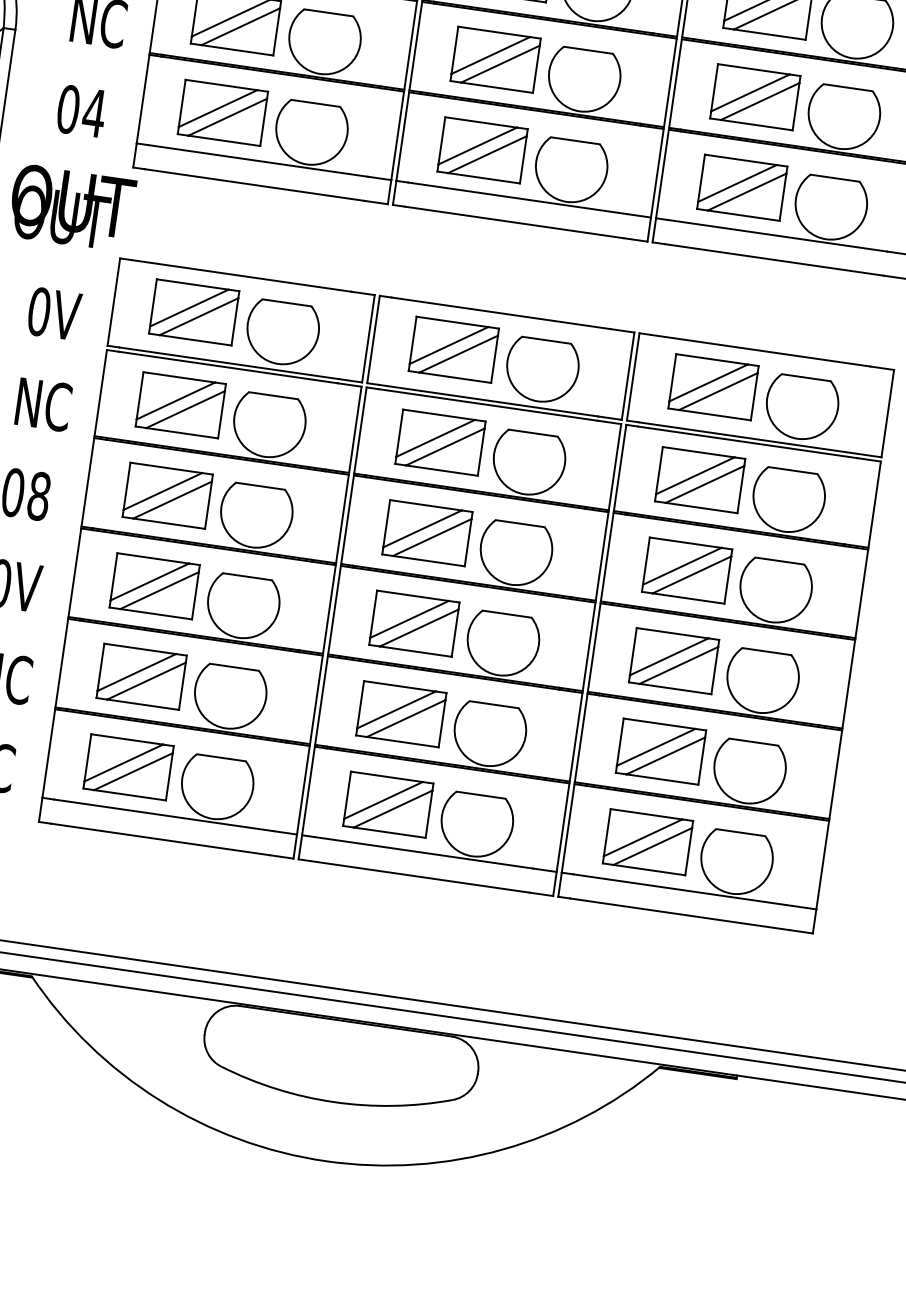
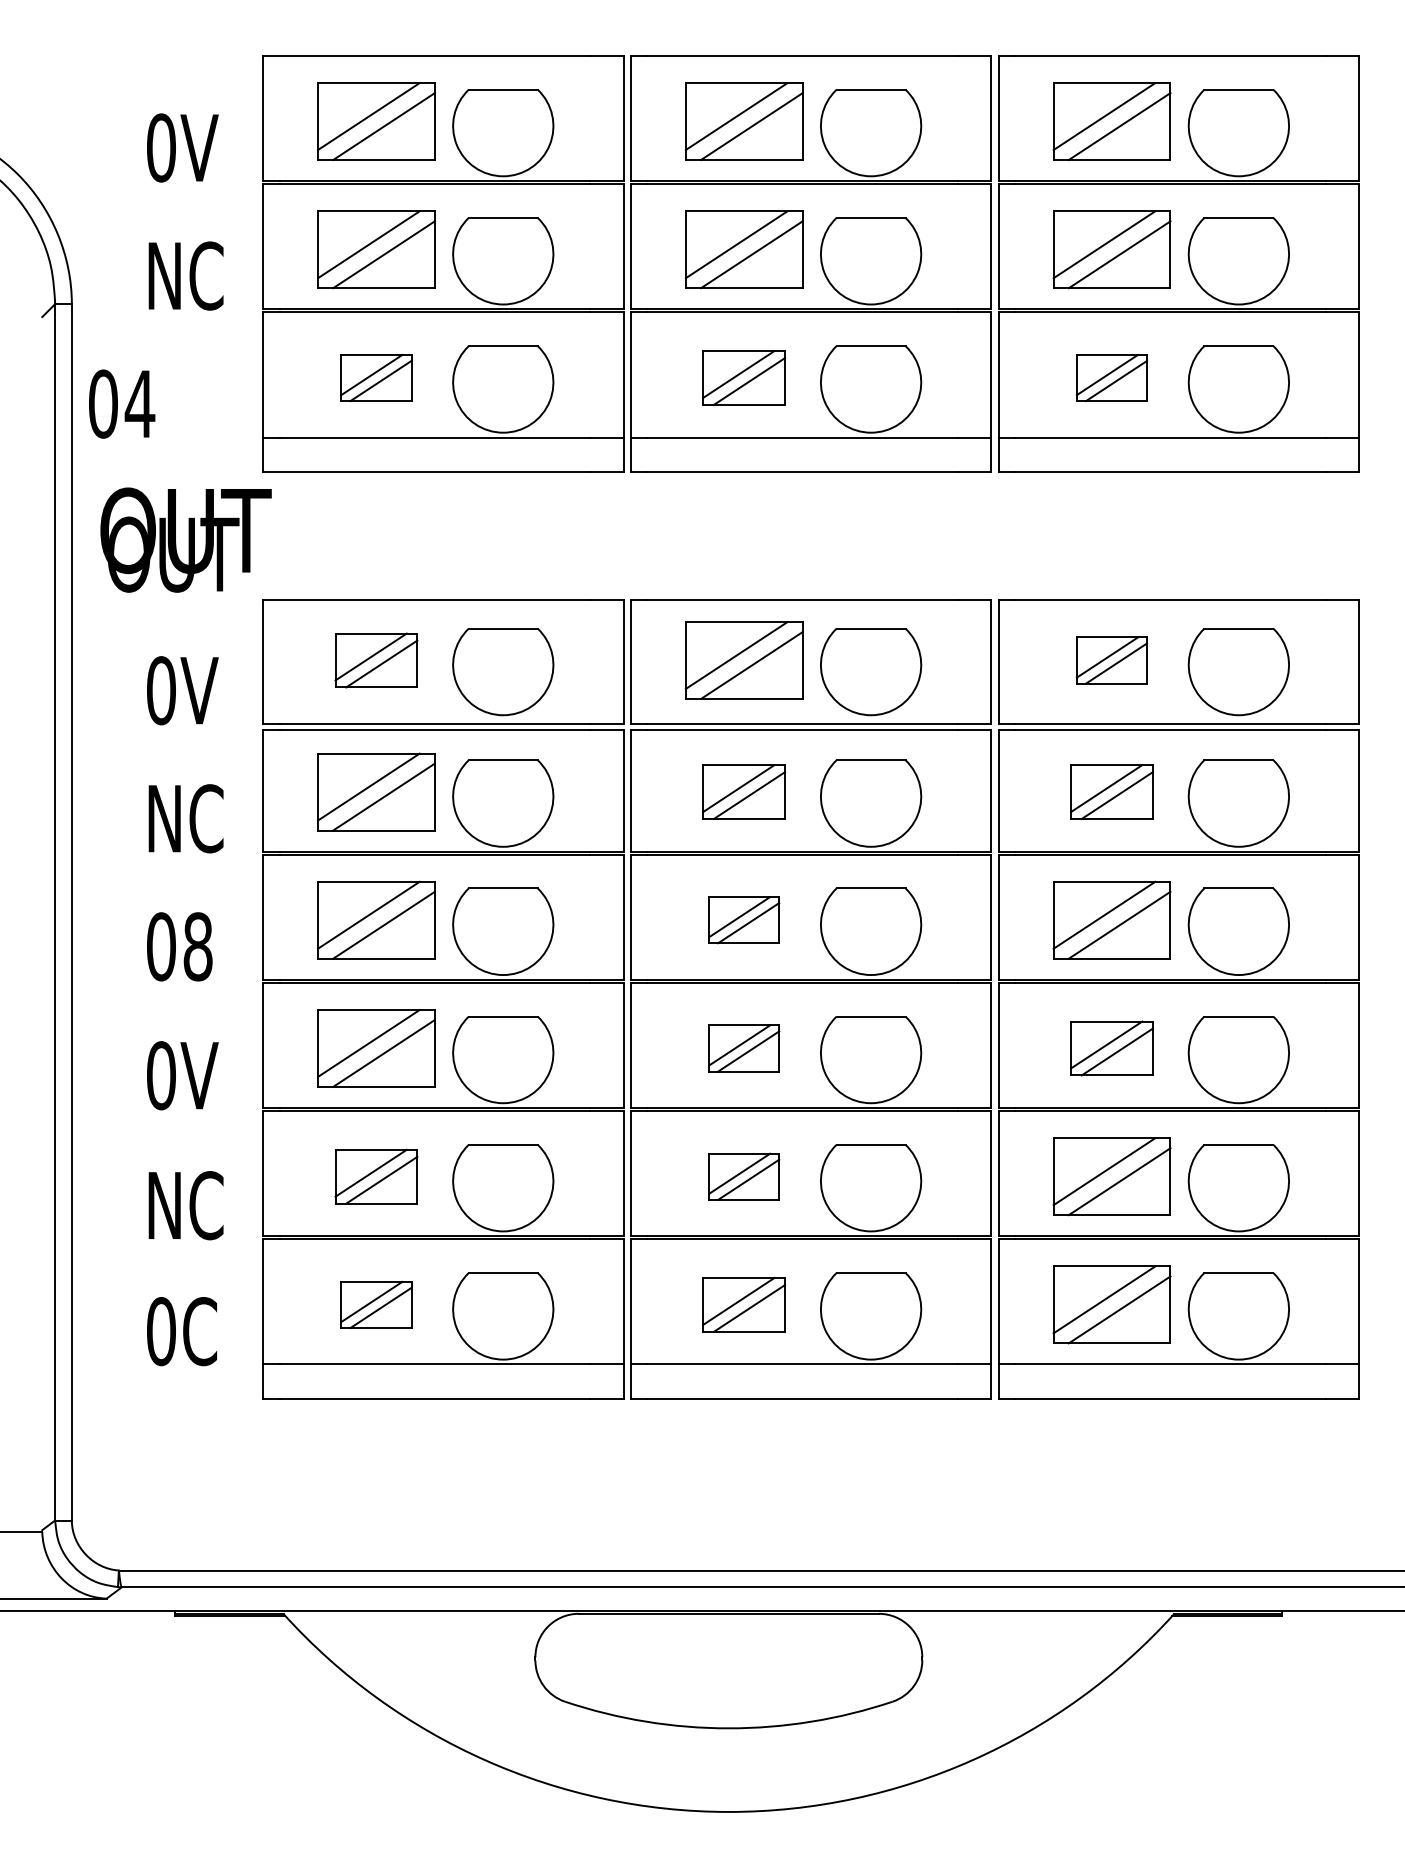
text: (82, 111) -> (122, 403), moved
part: (223, 112) -> (376, 377), size x0.6
part: (482, 149) -> (743, 377), size x0.7
part: (741, 187) -> (1111, 377), size x0.6
part: (194, 312) -> (376, 660), size x0.7
part: (713, 387) -> (1111, 660), size x0.6
part: (440, 442) -> (743, 791), size x0.7
part: (699, 479) -> (1111, 791), size x0.7
part: (426, 532) -> (743, 919), size x0.6
part: (413, 623) -> (743, 1048), size x0.6
part: (673, 661) -> (1111, 1048), size x0.7
part: (141, 676) -> (376, 1176), size x0.7
part: (400, 714) -> (743, 1176), size x0.6
part: (128, 767) -> (376, 1304), size x0.6
part: (387, 804) -> (743, 1304), size x0.7

